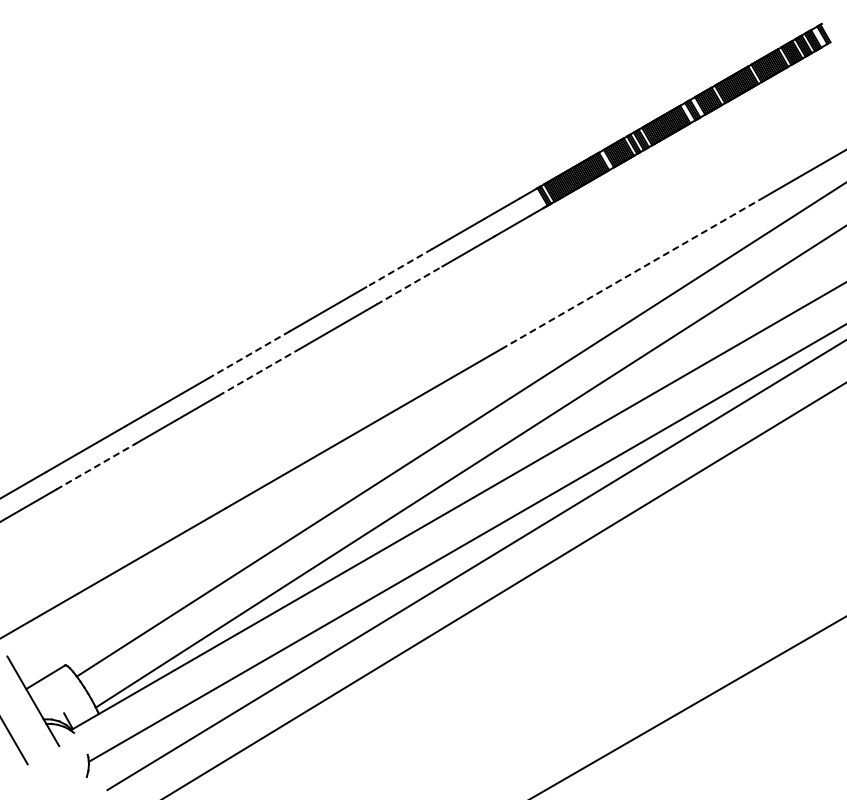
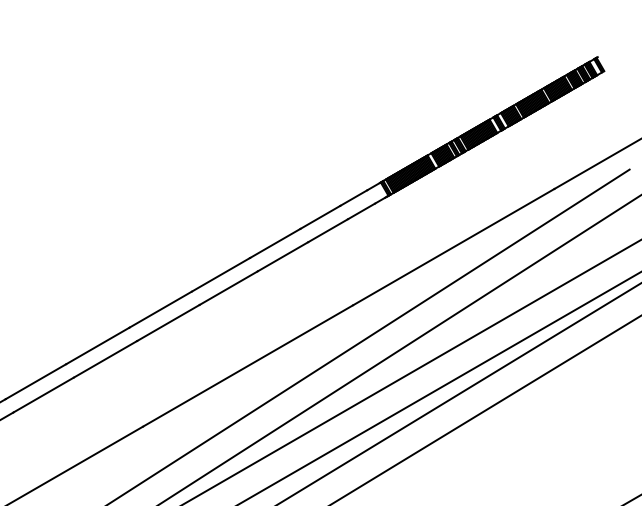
line: (398, 268) -> (274, 243), dashed -> solid
line: (633, 272) -> (453, 246), dashed -> solid
line: (409, 285) -> (283, 256), dashed -> solid
line: (248, 355) -> (160, 310), dashed -> solid
line: (259, 372) -> (168, 323), dashed -> solid
line: (95, 466) -> (43, 394), dashed -> solid

